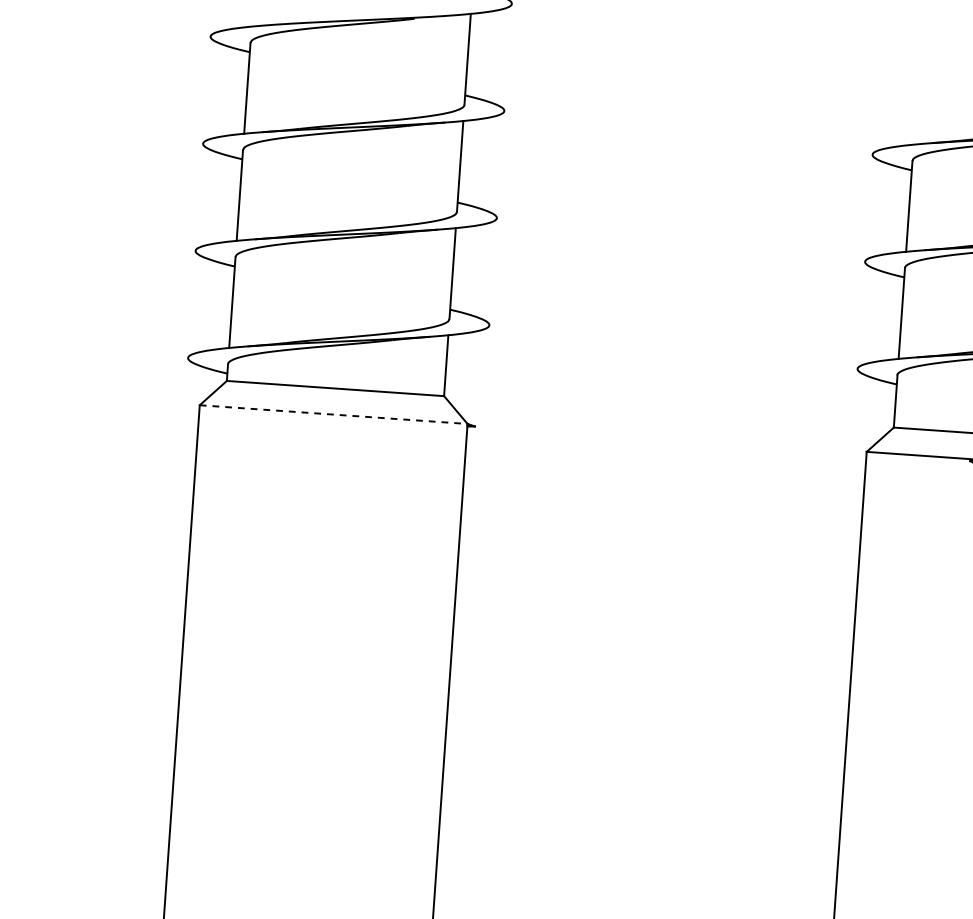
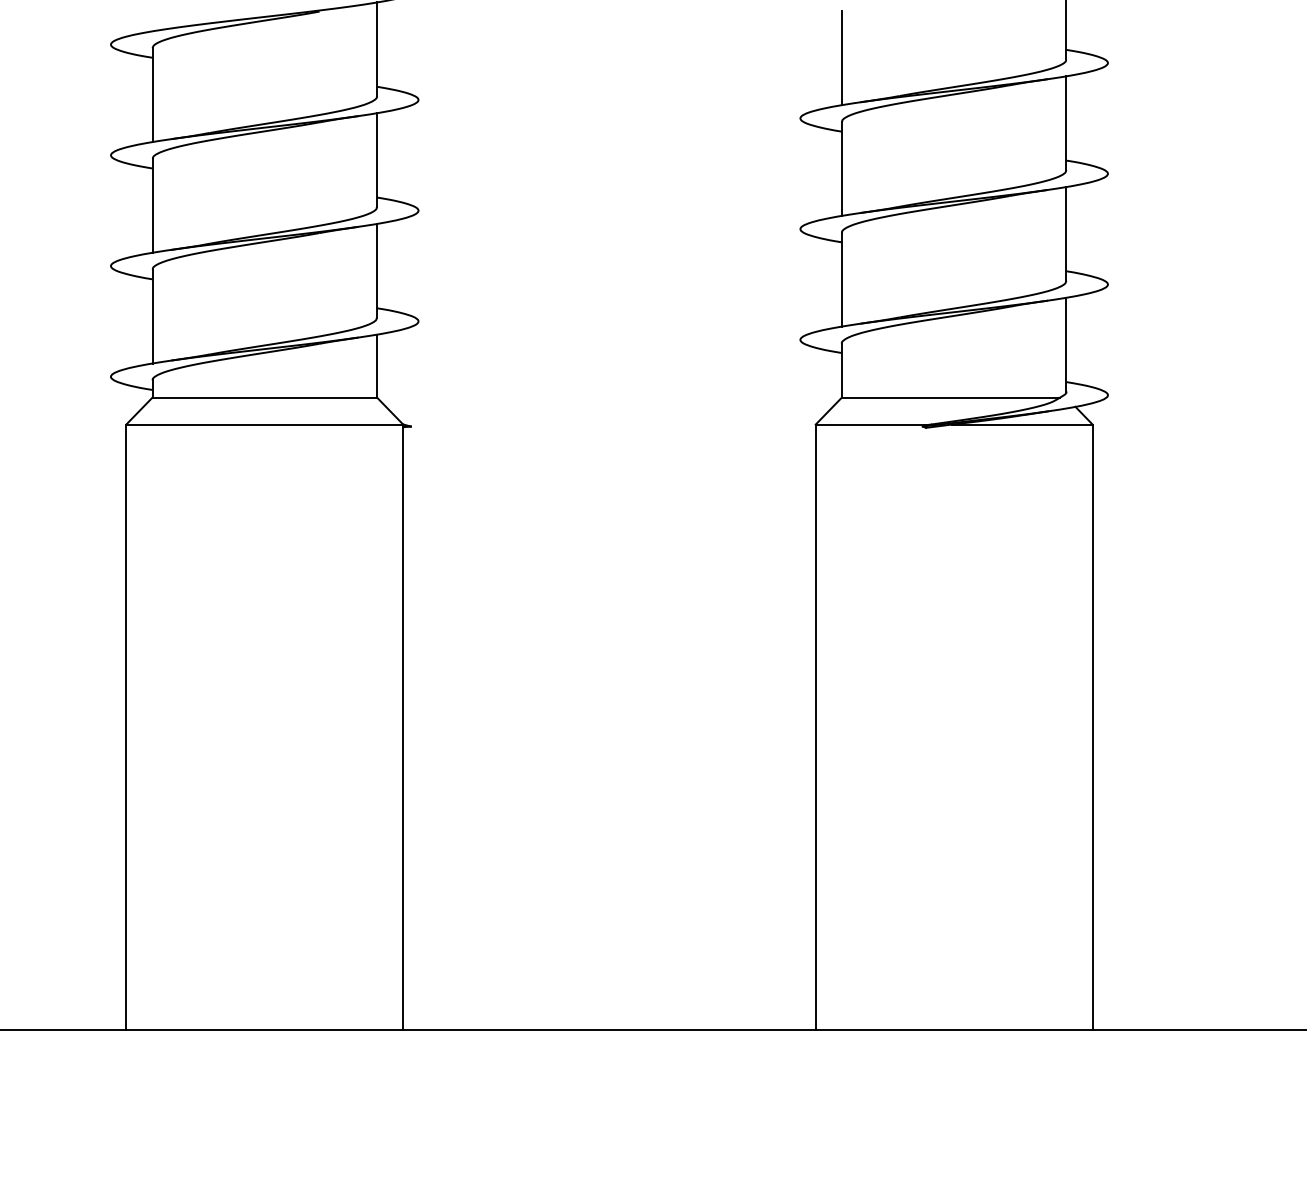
line: (916, 99) -> (841, 58), added
line: (334, 414) -> (265, 424), dashed -> solid

